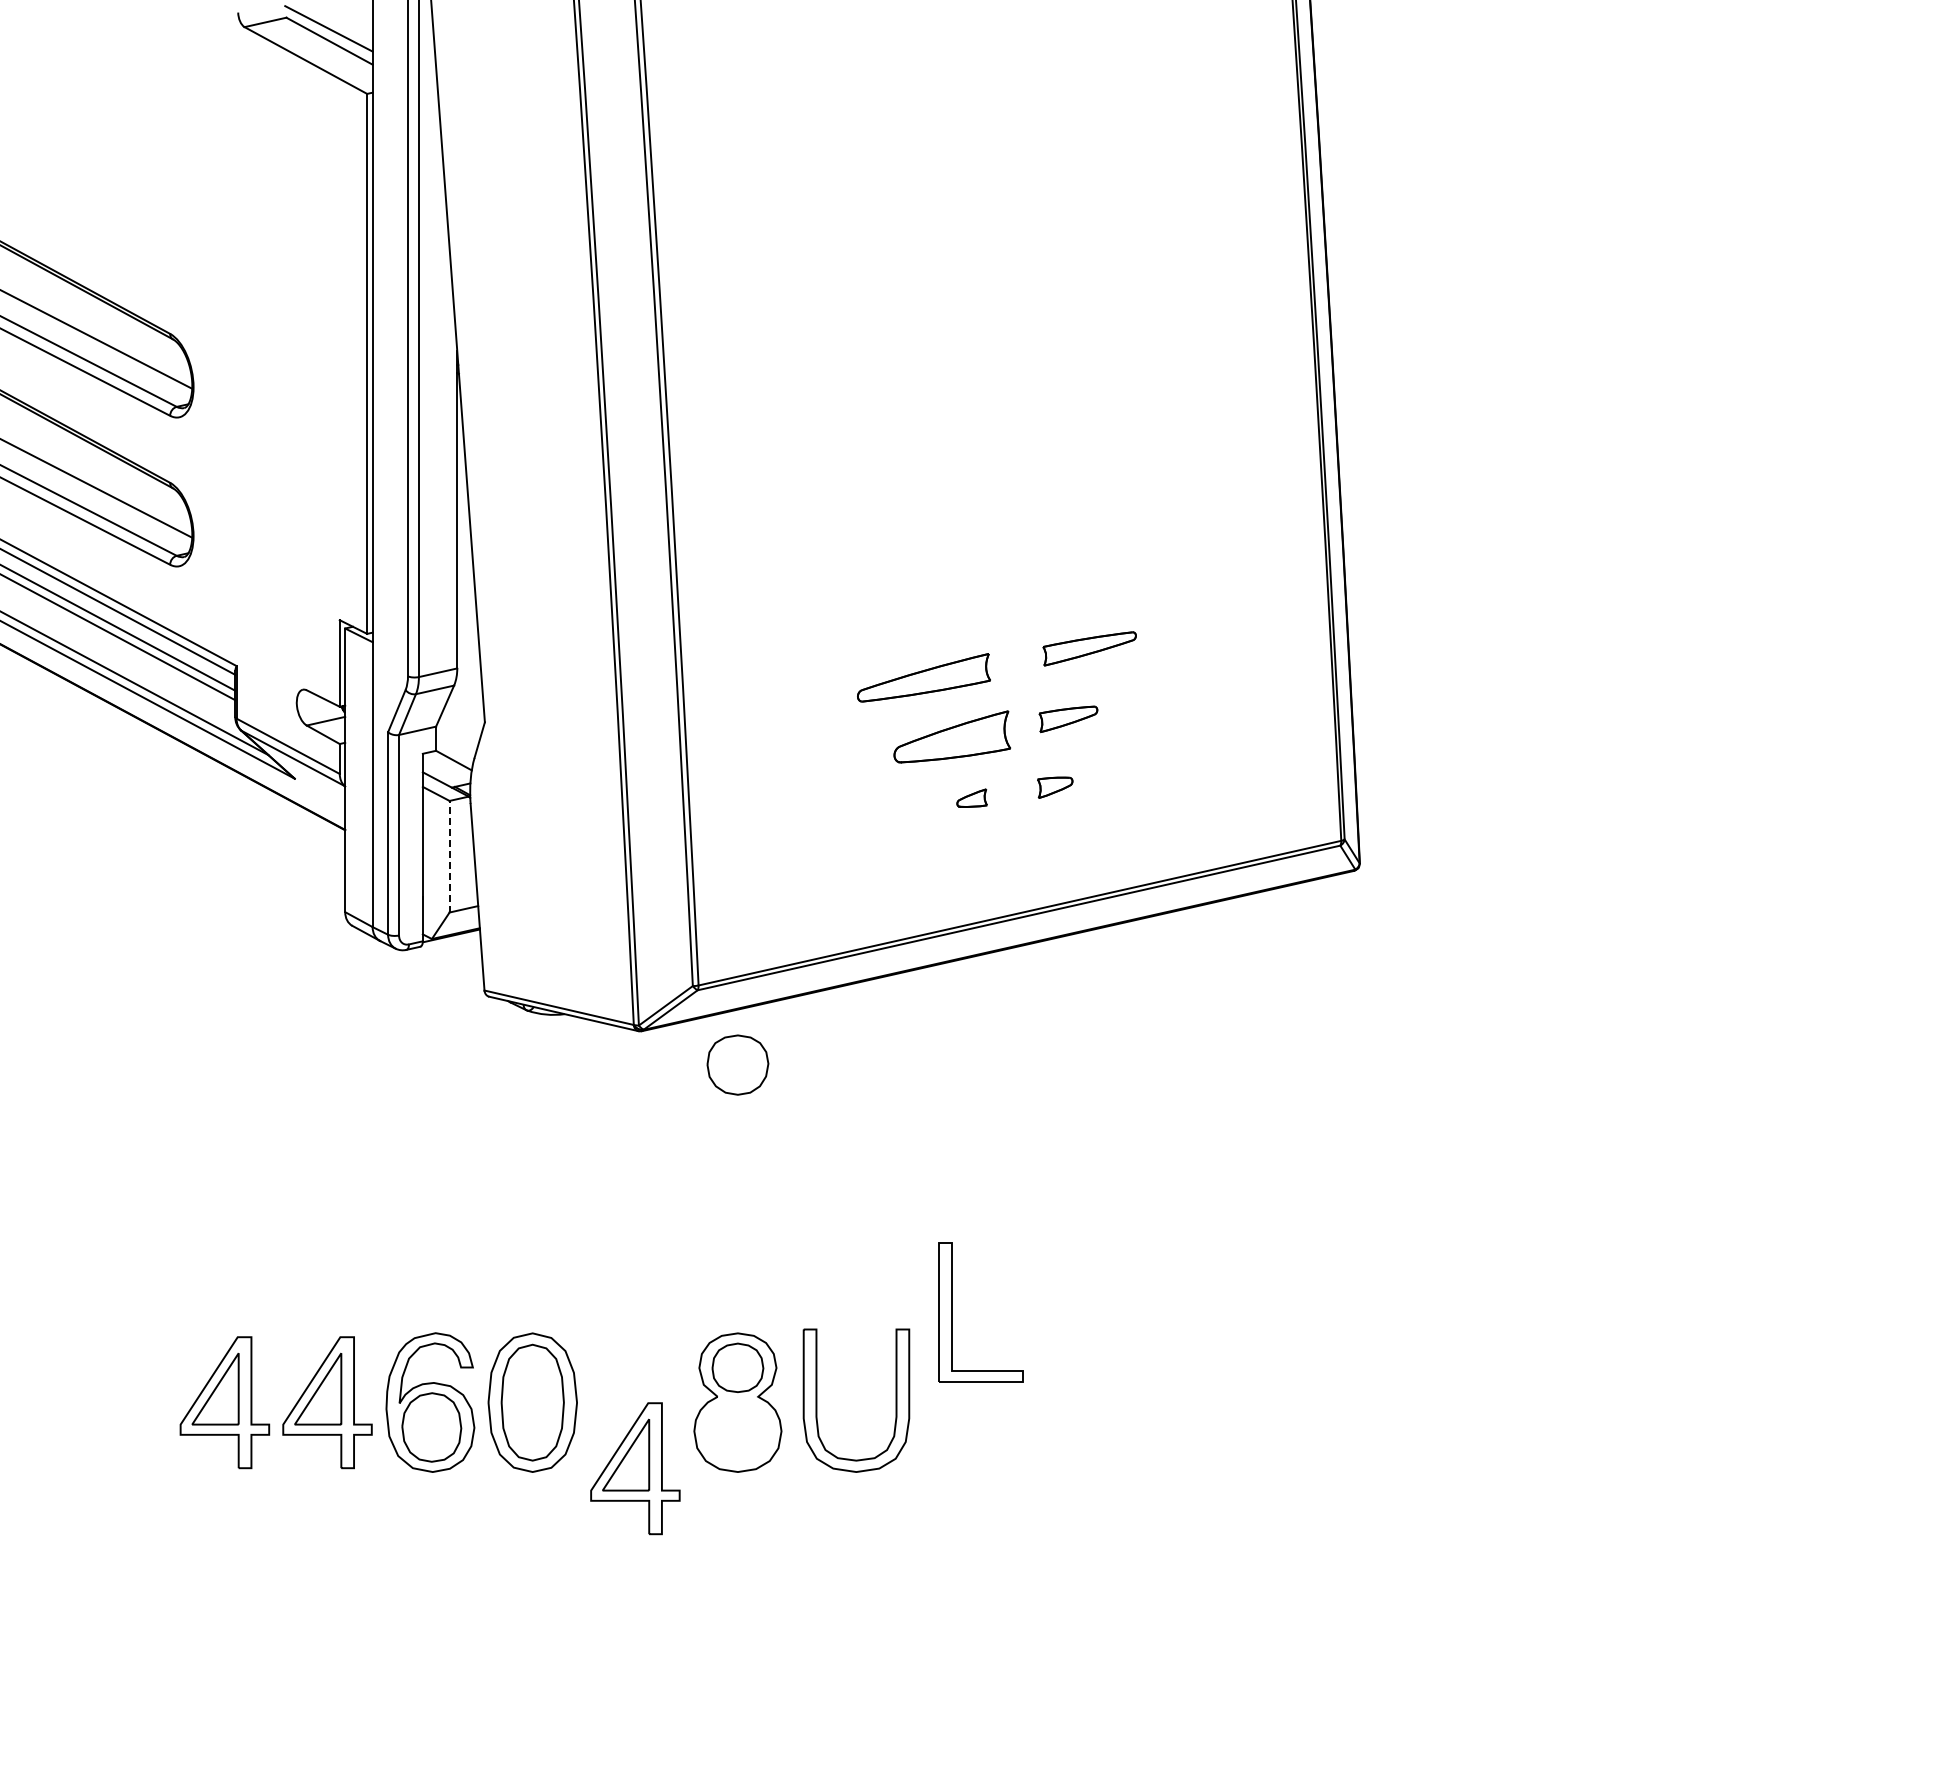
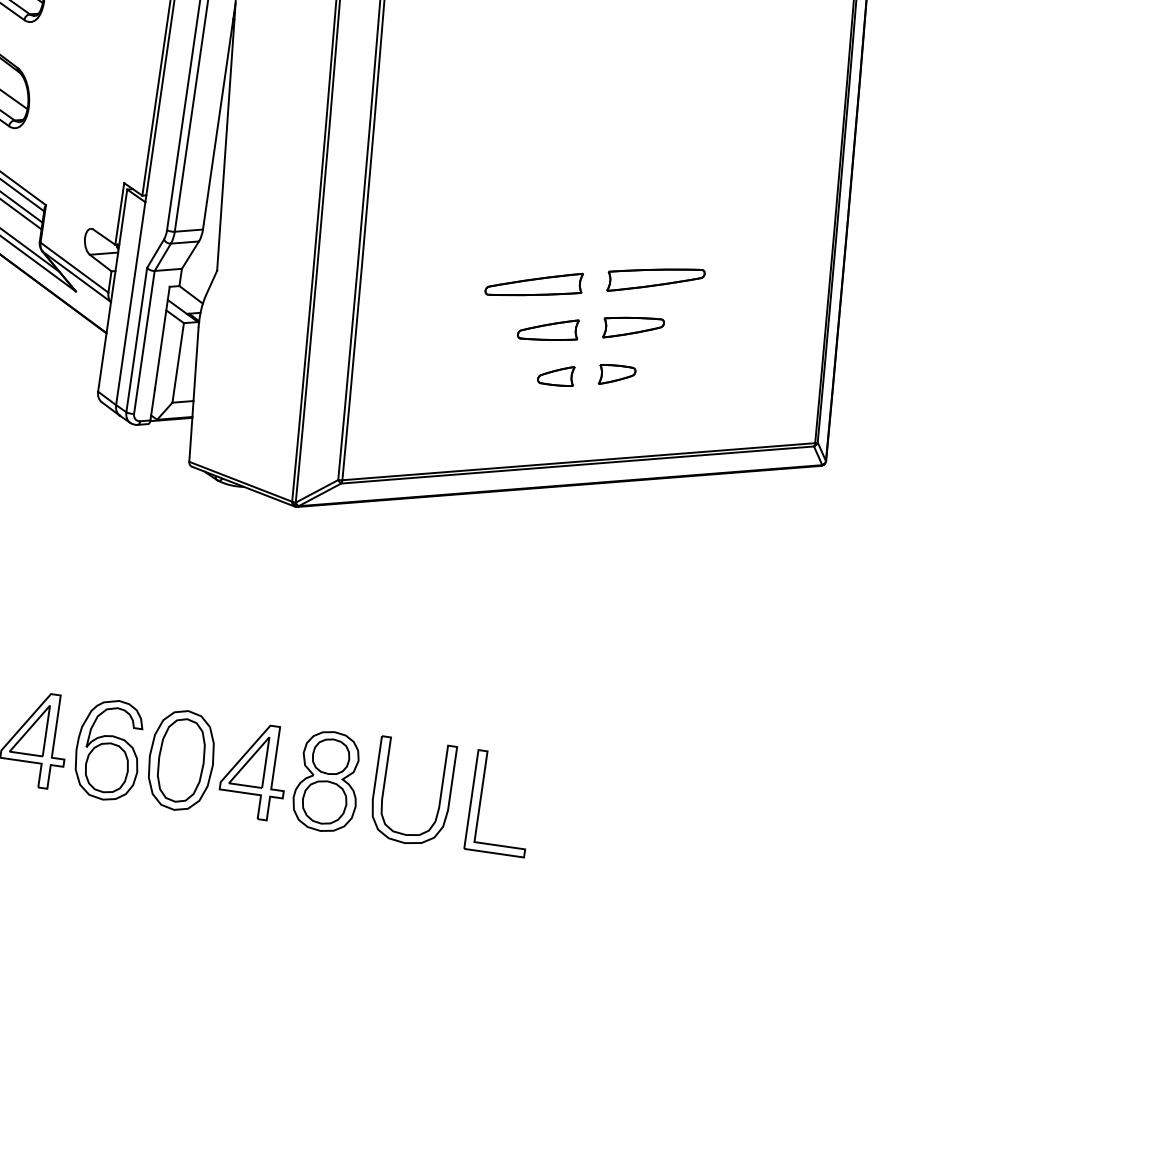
part: (1089, 648) -> (655, 280), size x1.43
part: (1068, 719) -> (633, 328), size x1.43
part: (952, 737) -> (548, 329), size x0.71
part: (1054, 787) -> (616, 375), size x1.43
part: (971, 797) -> (556, 374), size x1.67
line: (449, 856) -> (178, 362), dashed -> solid
part: (737, 1064) -> (324, 802), moved
part: (952, 1312) -> (480, 800), moved
part: (635, 1468) -> (254, 770), moved

